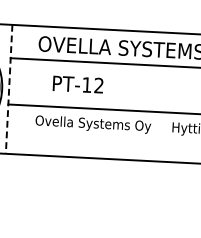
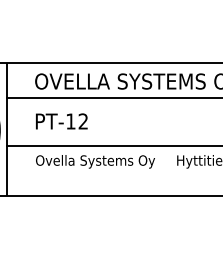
text: (77, 84) -> (61, 121), moved
line: (9, 89) -> (7, 130), dashed -> solid

